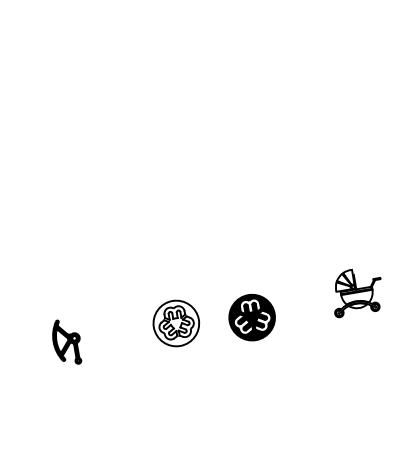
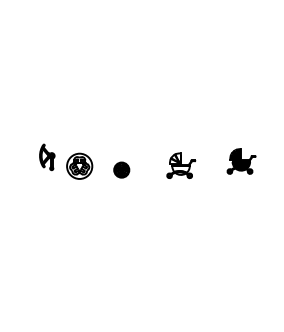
part: (251, 316) -> (121, 169), size x0.6
part: (67, 342) -> (47, 157), moved

